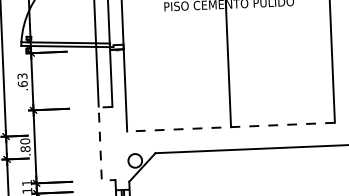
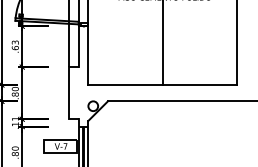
line: (230, 127) -> (162, 85), dashed -> solid
line: (99, 144) -> (68, 93), dashed -> solid

